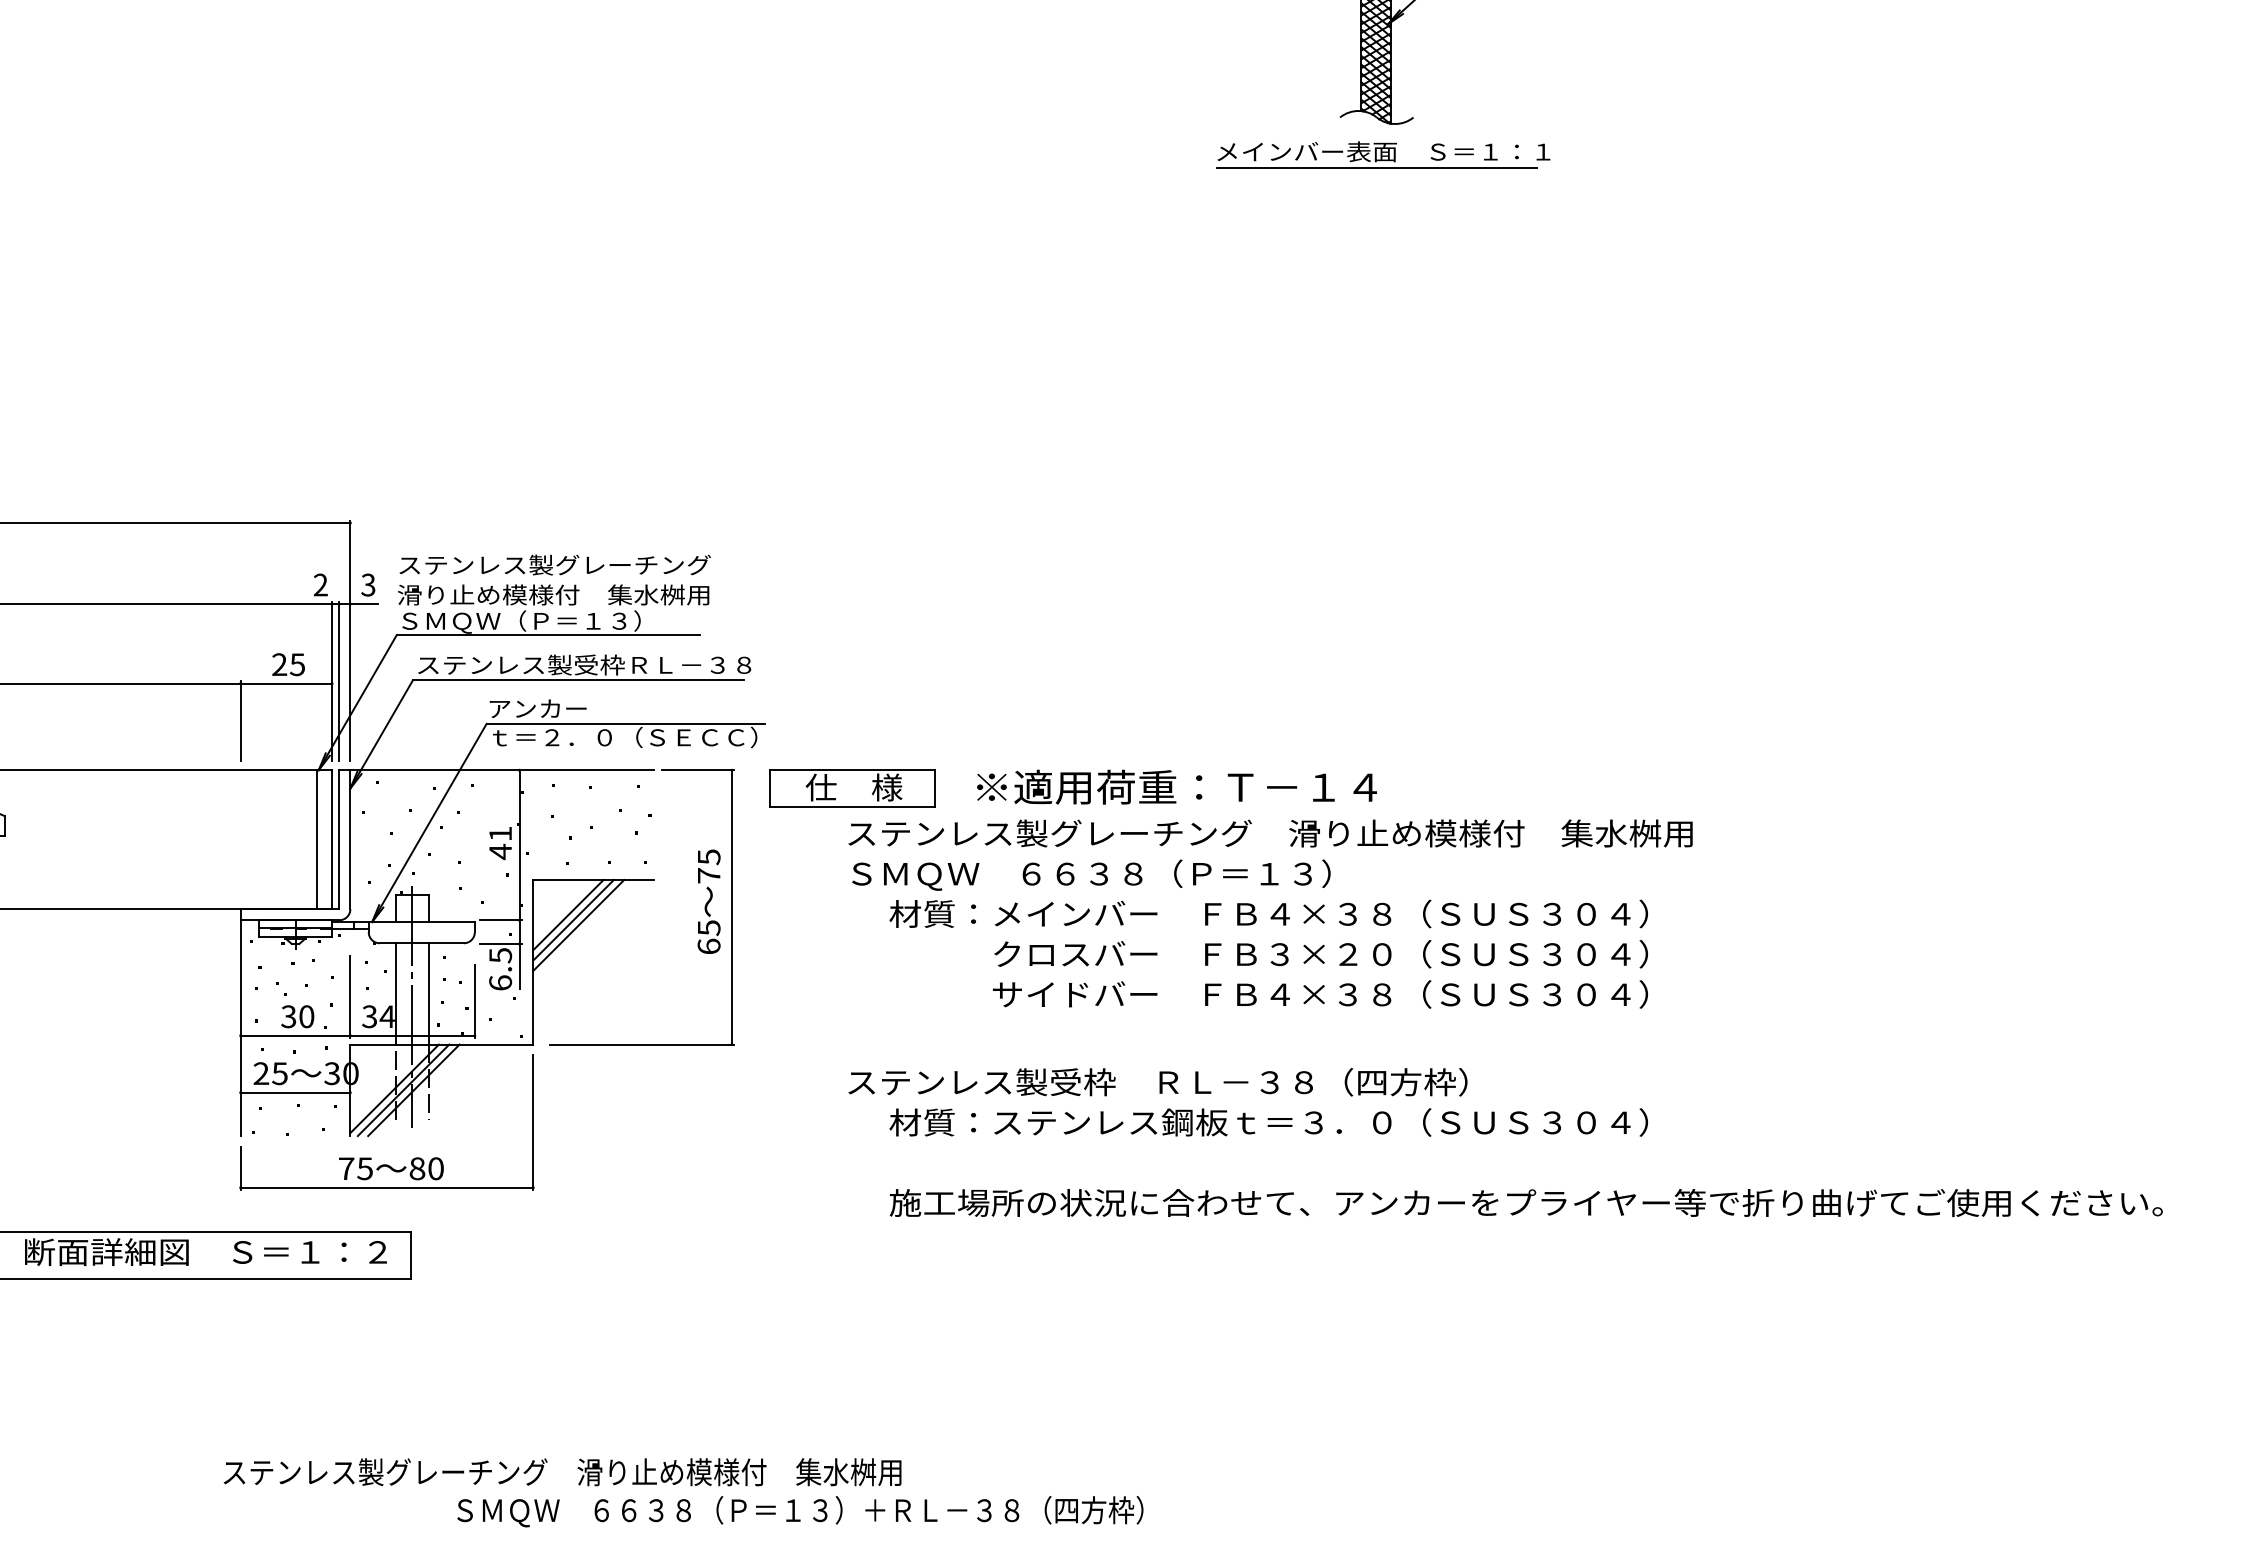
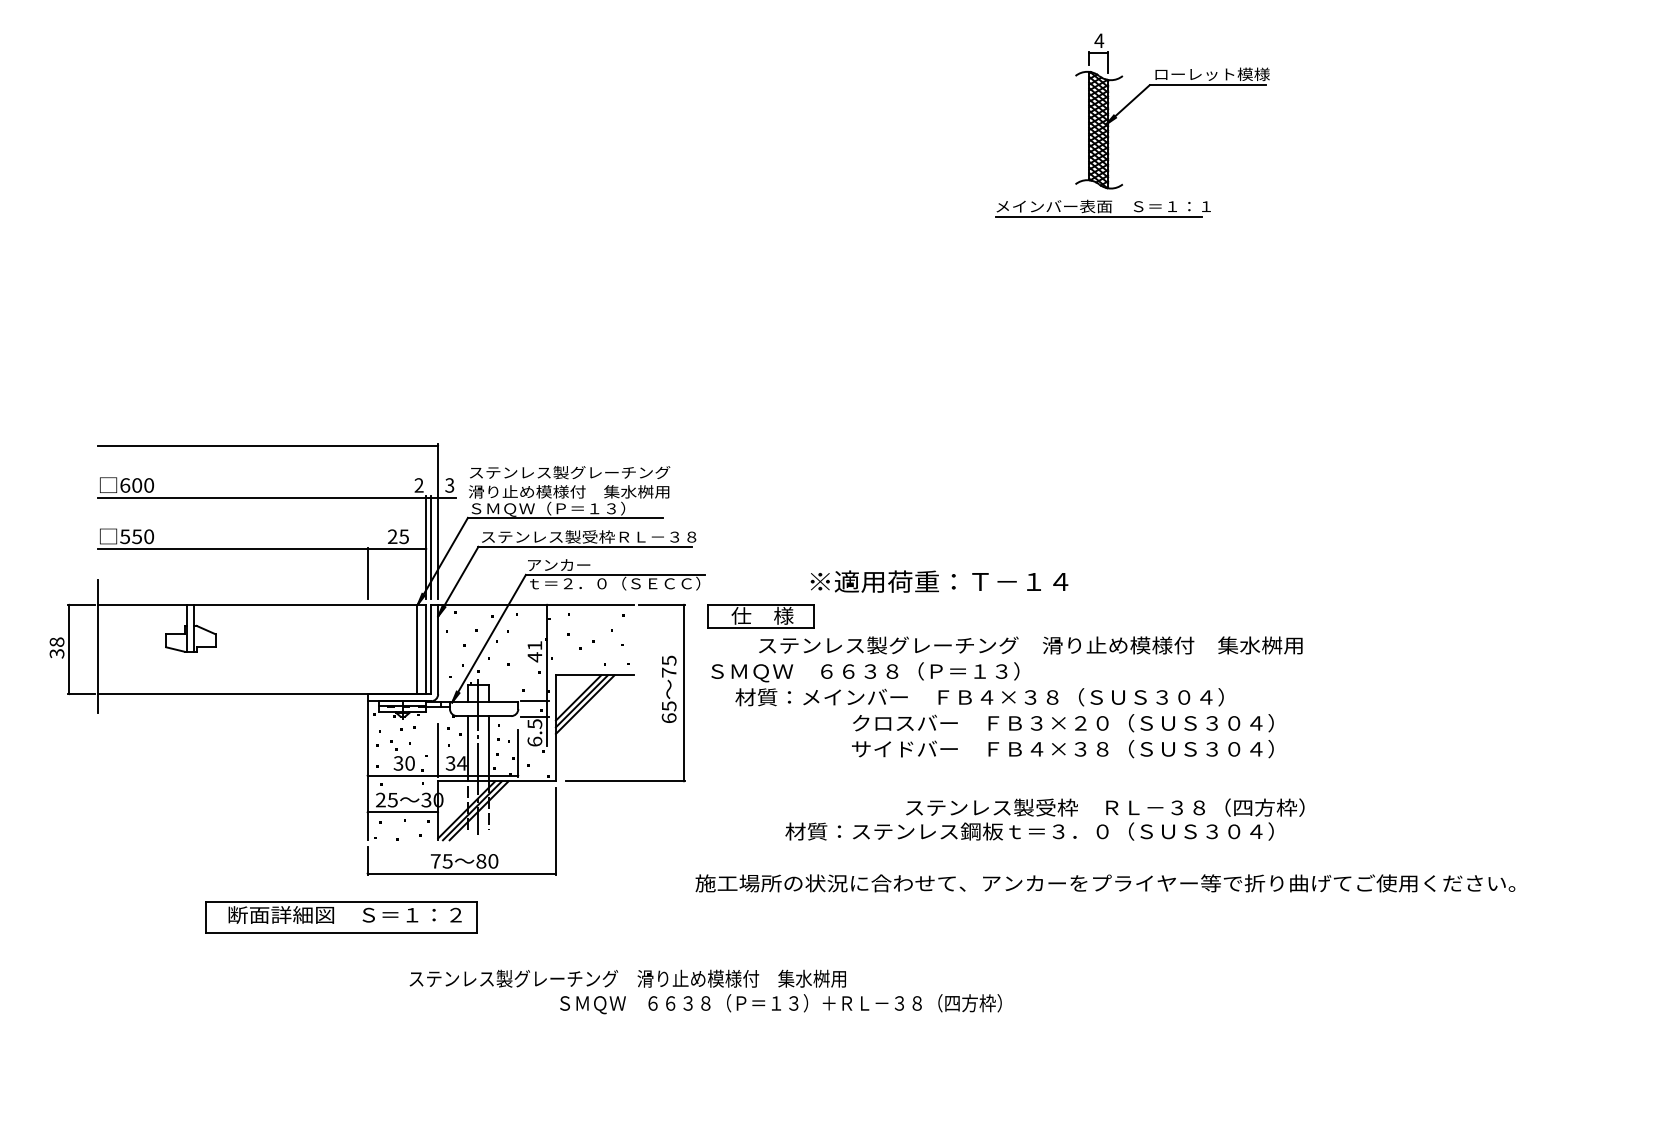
text: (1177, 786) -> (939, 581), moved
text: (1250, 894) -> (967, 684), moved
text: (1158, 1082) -> (1105, 807), moved
text: (1526, 1203) -> (1105, 883), moved
text: (683, 1492) -> (705, 991), moved

